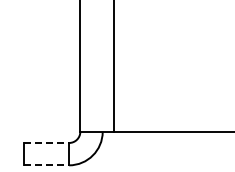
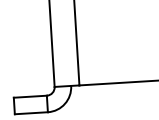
line: (47, 142) -> (30, 96), dashed -> solid
line: (47, 165) -> (31, 113), dashed -> solid

